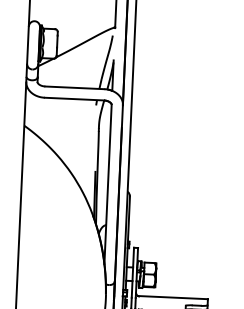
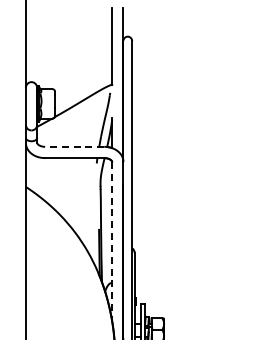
line: (74, 87) -> (74, 146), solid -> dashed
line: (108, 184) -> (112, 241), solid -> dashed

